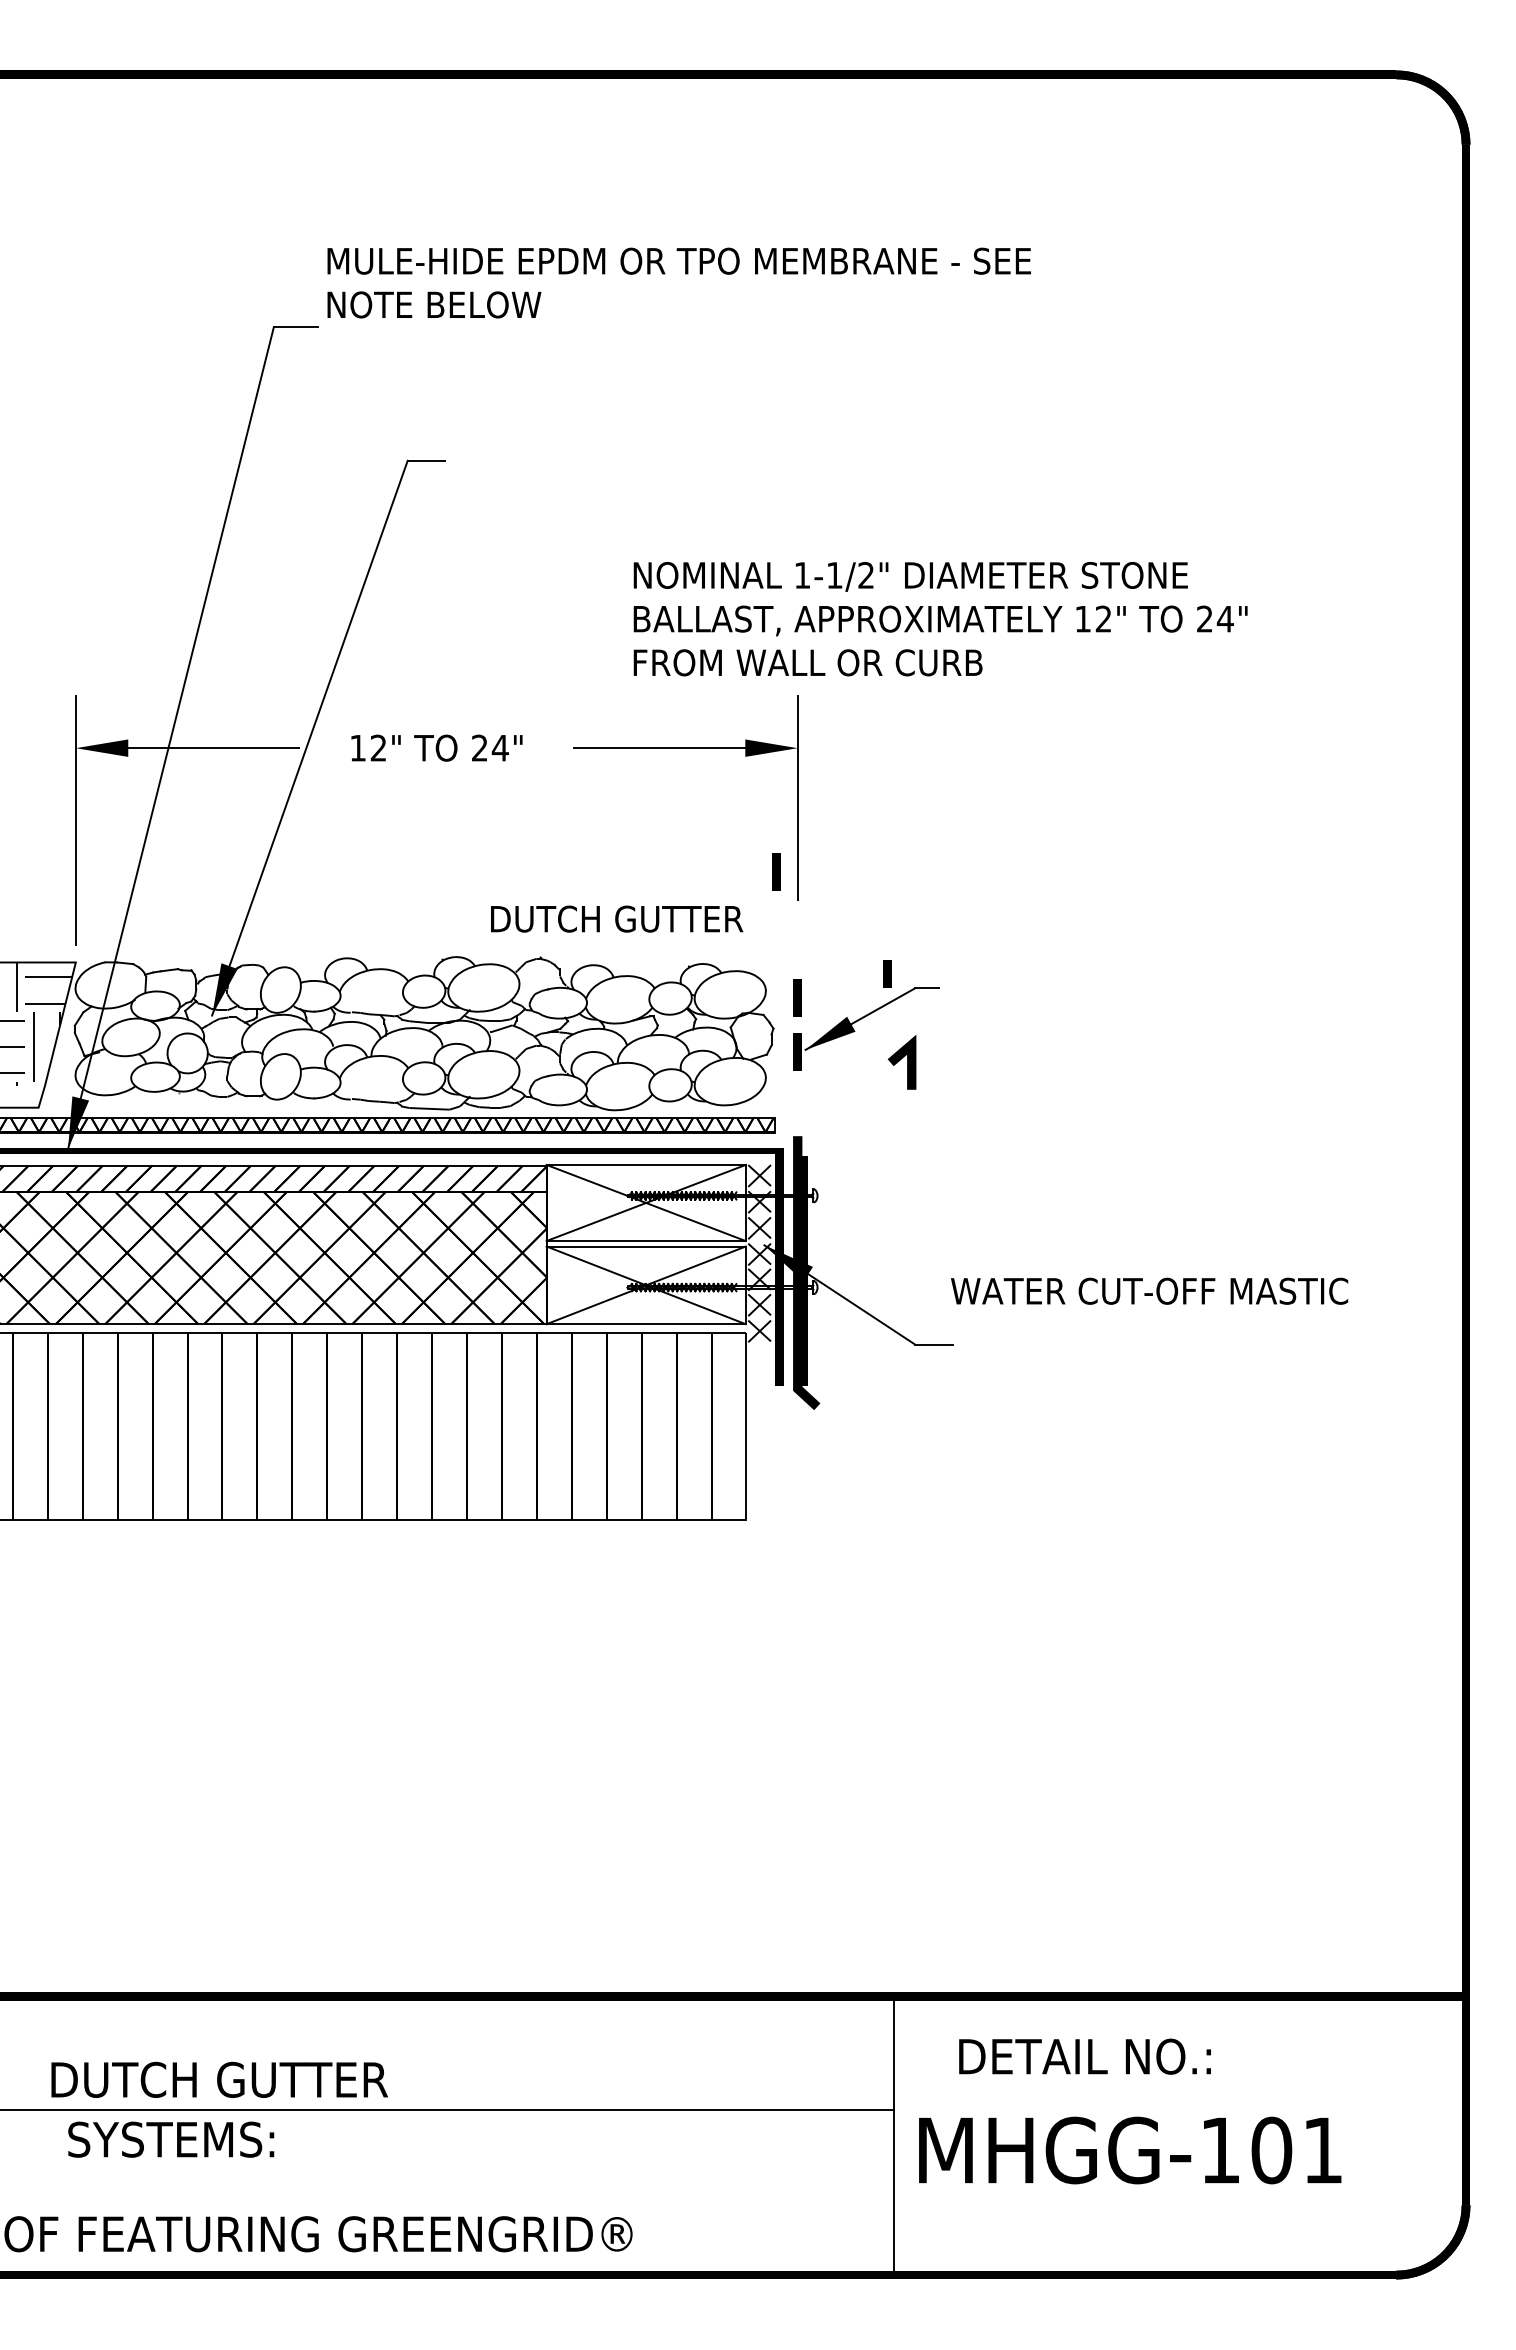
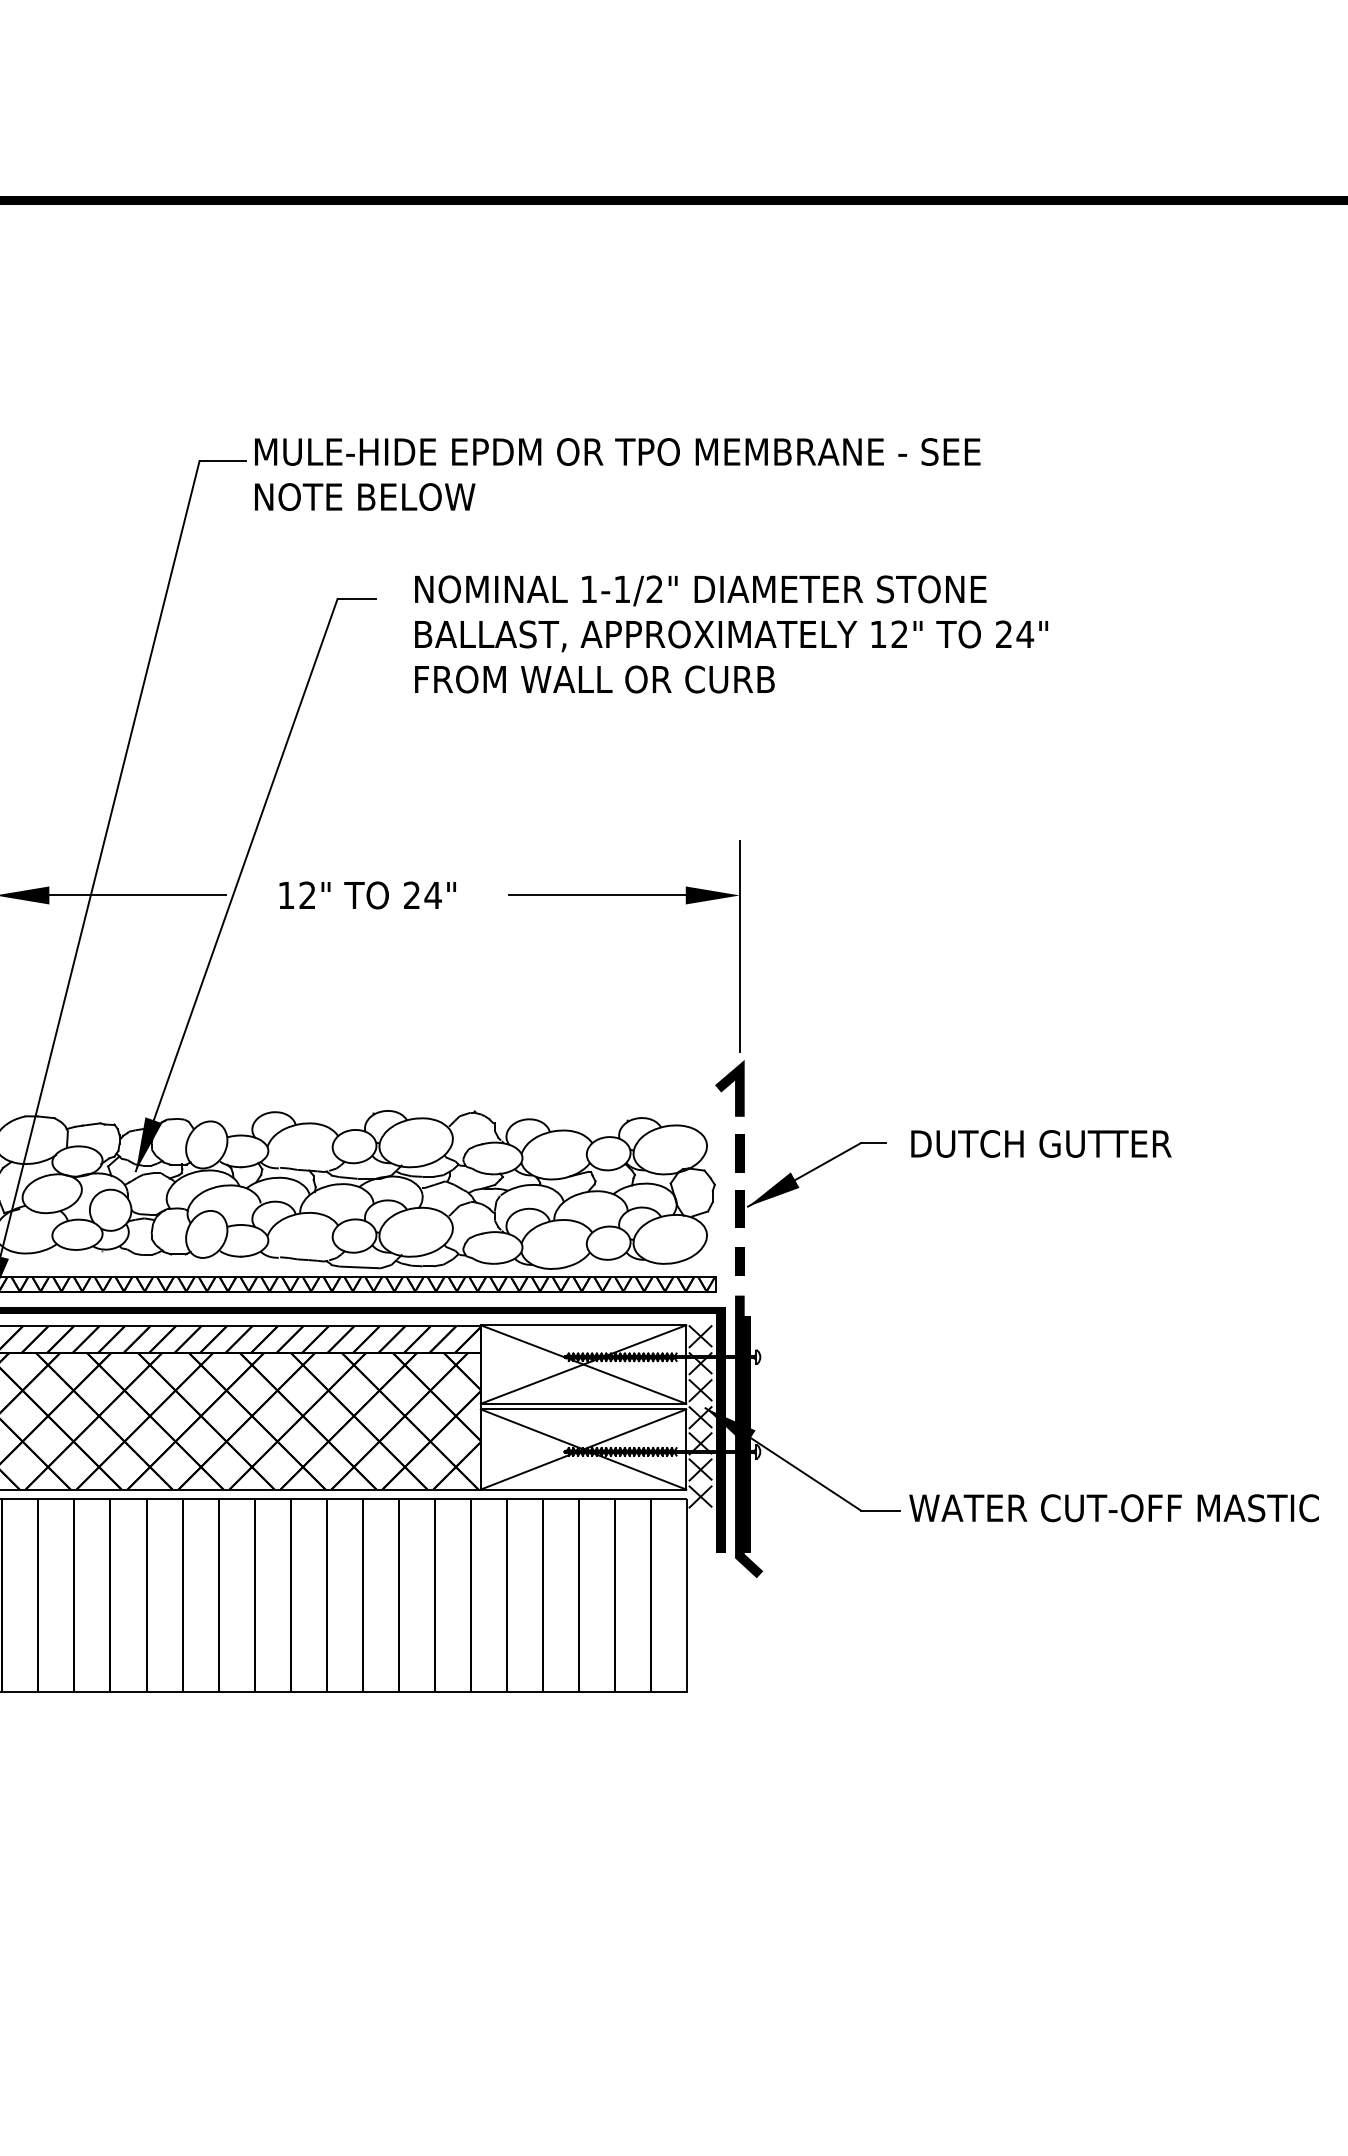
text: (678, 282) -> (616, 473), moved
text: (940, 619) -> (731, 634), moved
line: (776, 871) -> (717, 1022), removed
text: (617, 918) -> (1041, 1143), moved
line: (887, 973) -> (739, 1260), moved
line: (900, 1060) -> (728, 1086), moved
text: (1149, 1290) -> (1114, 1507), moved

